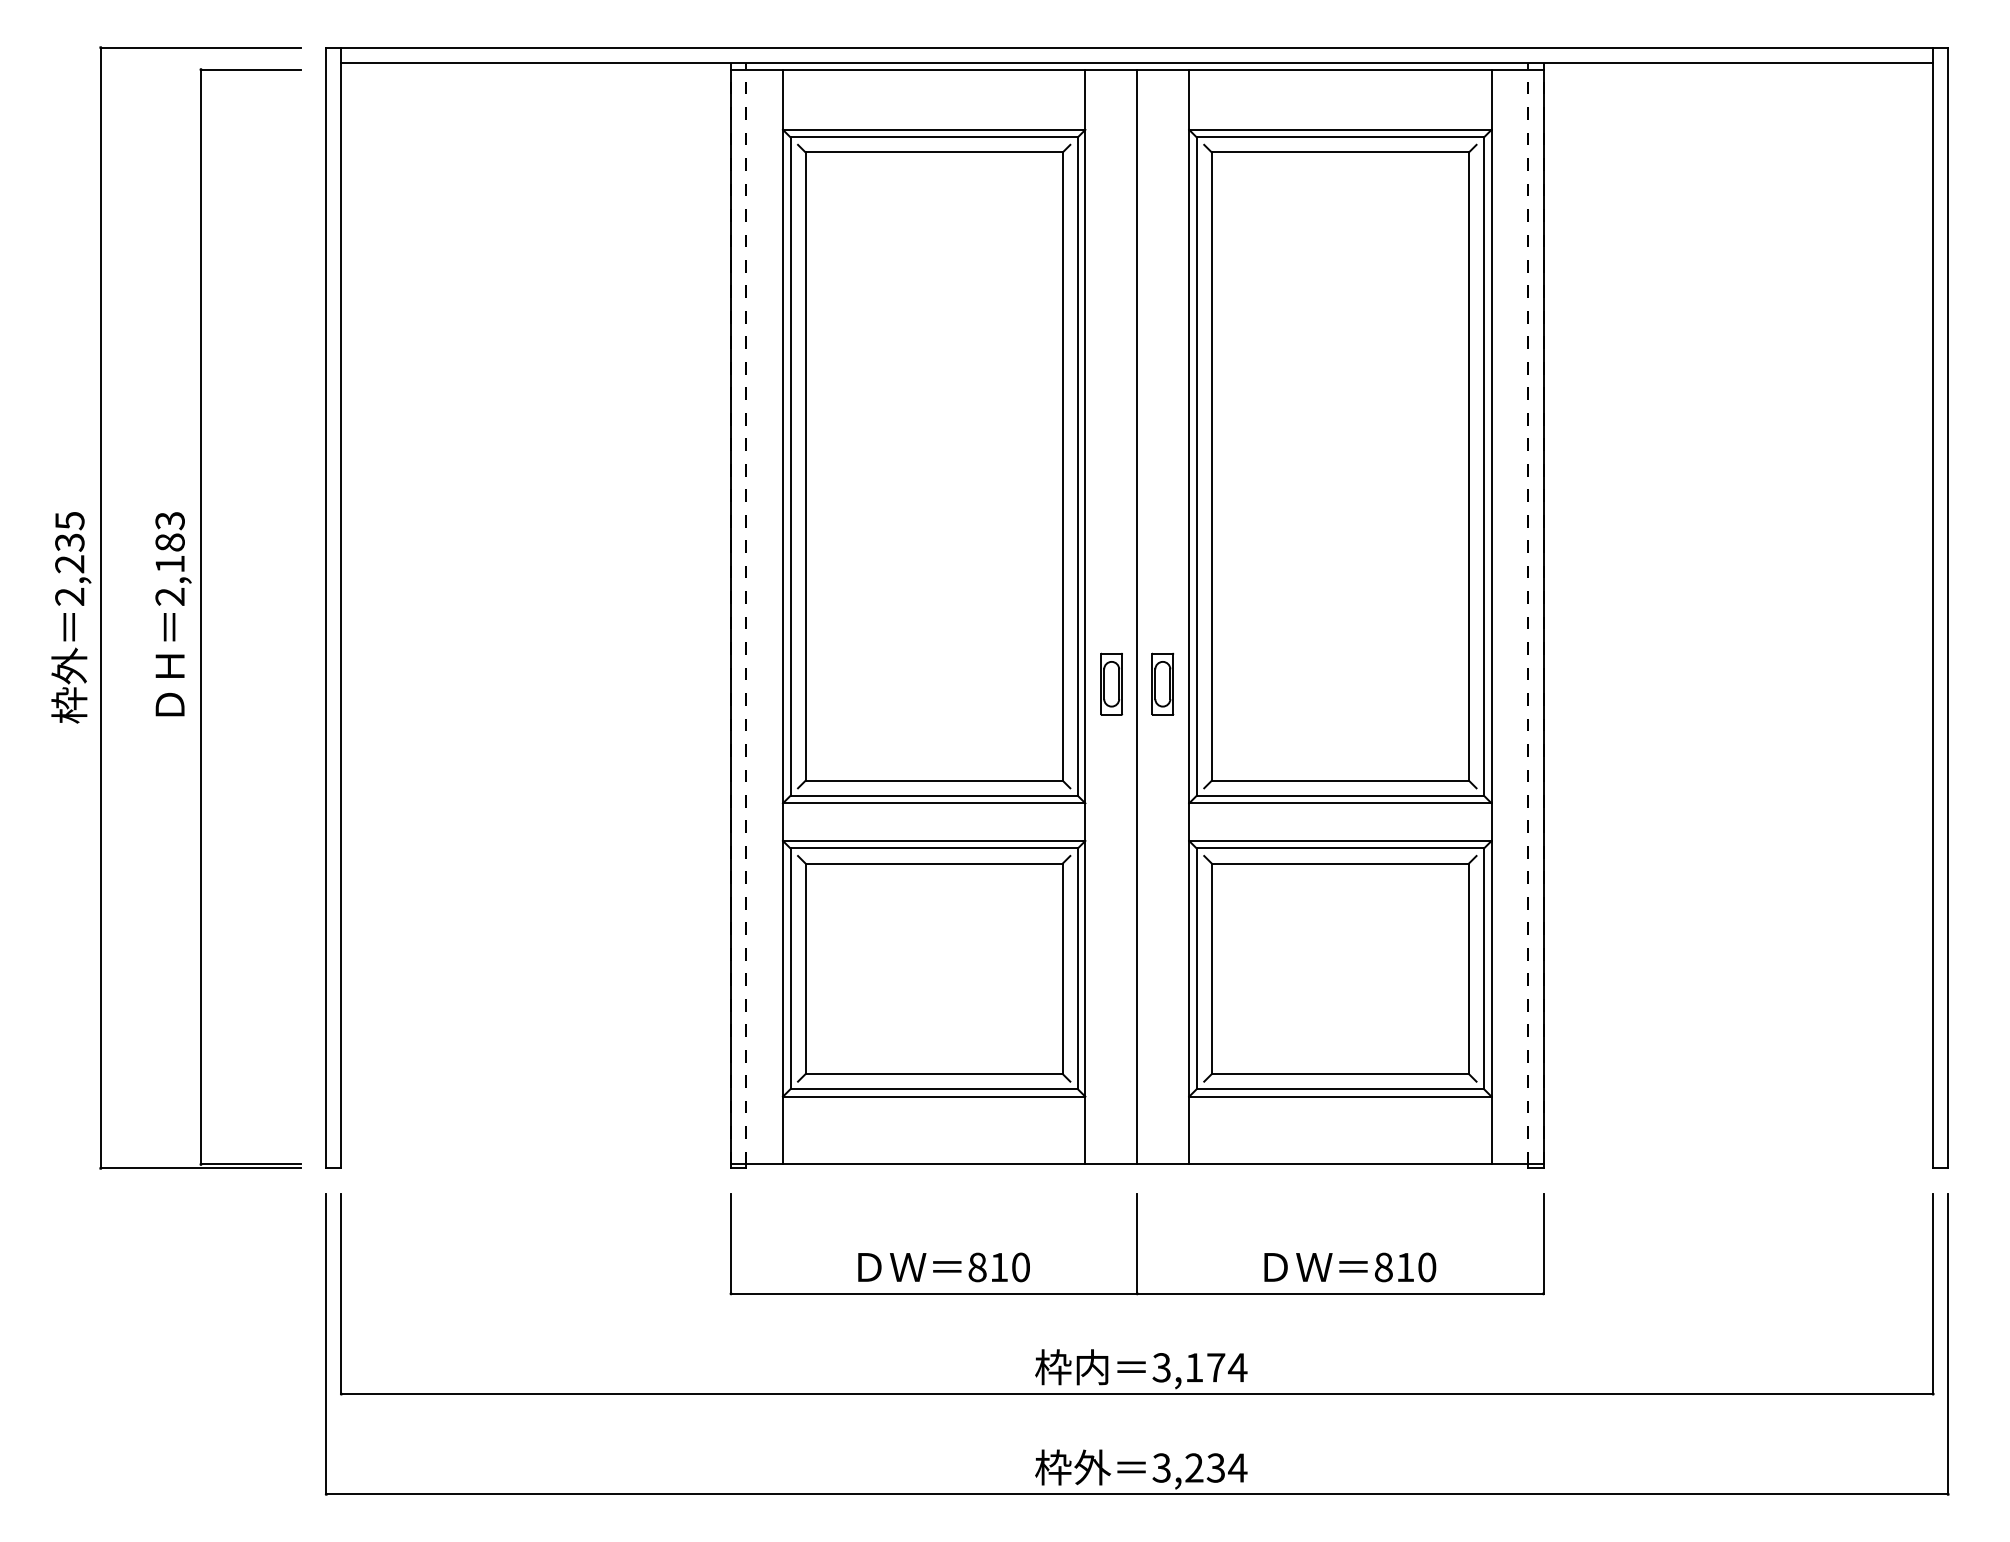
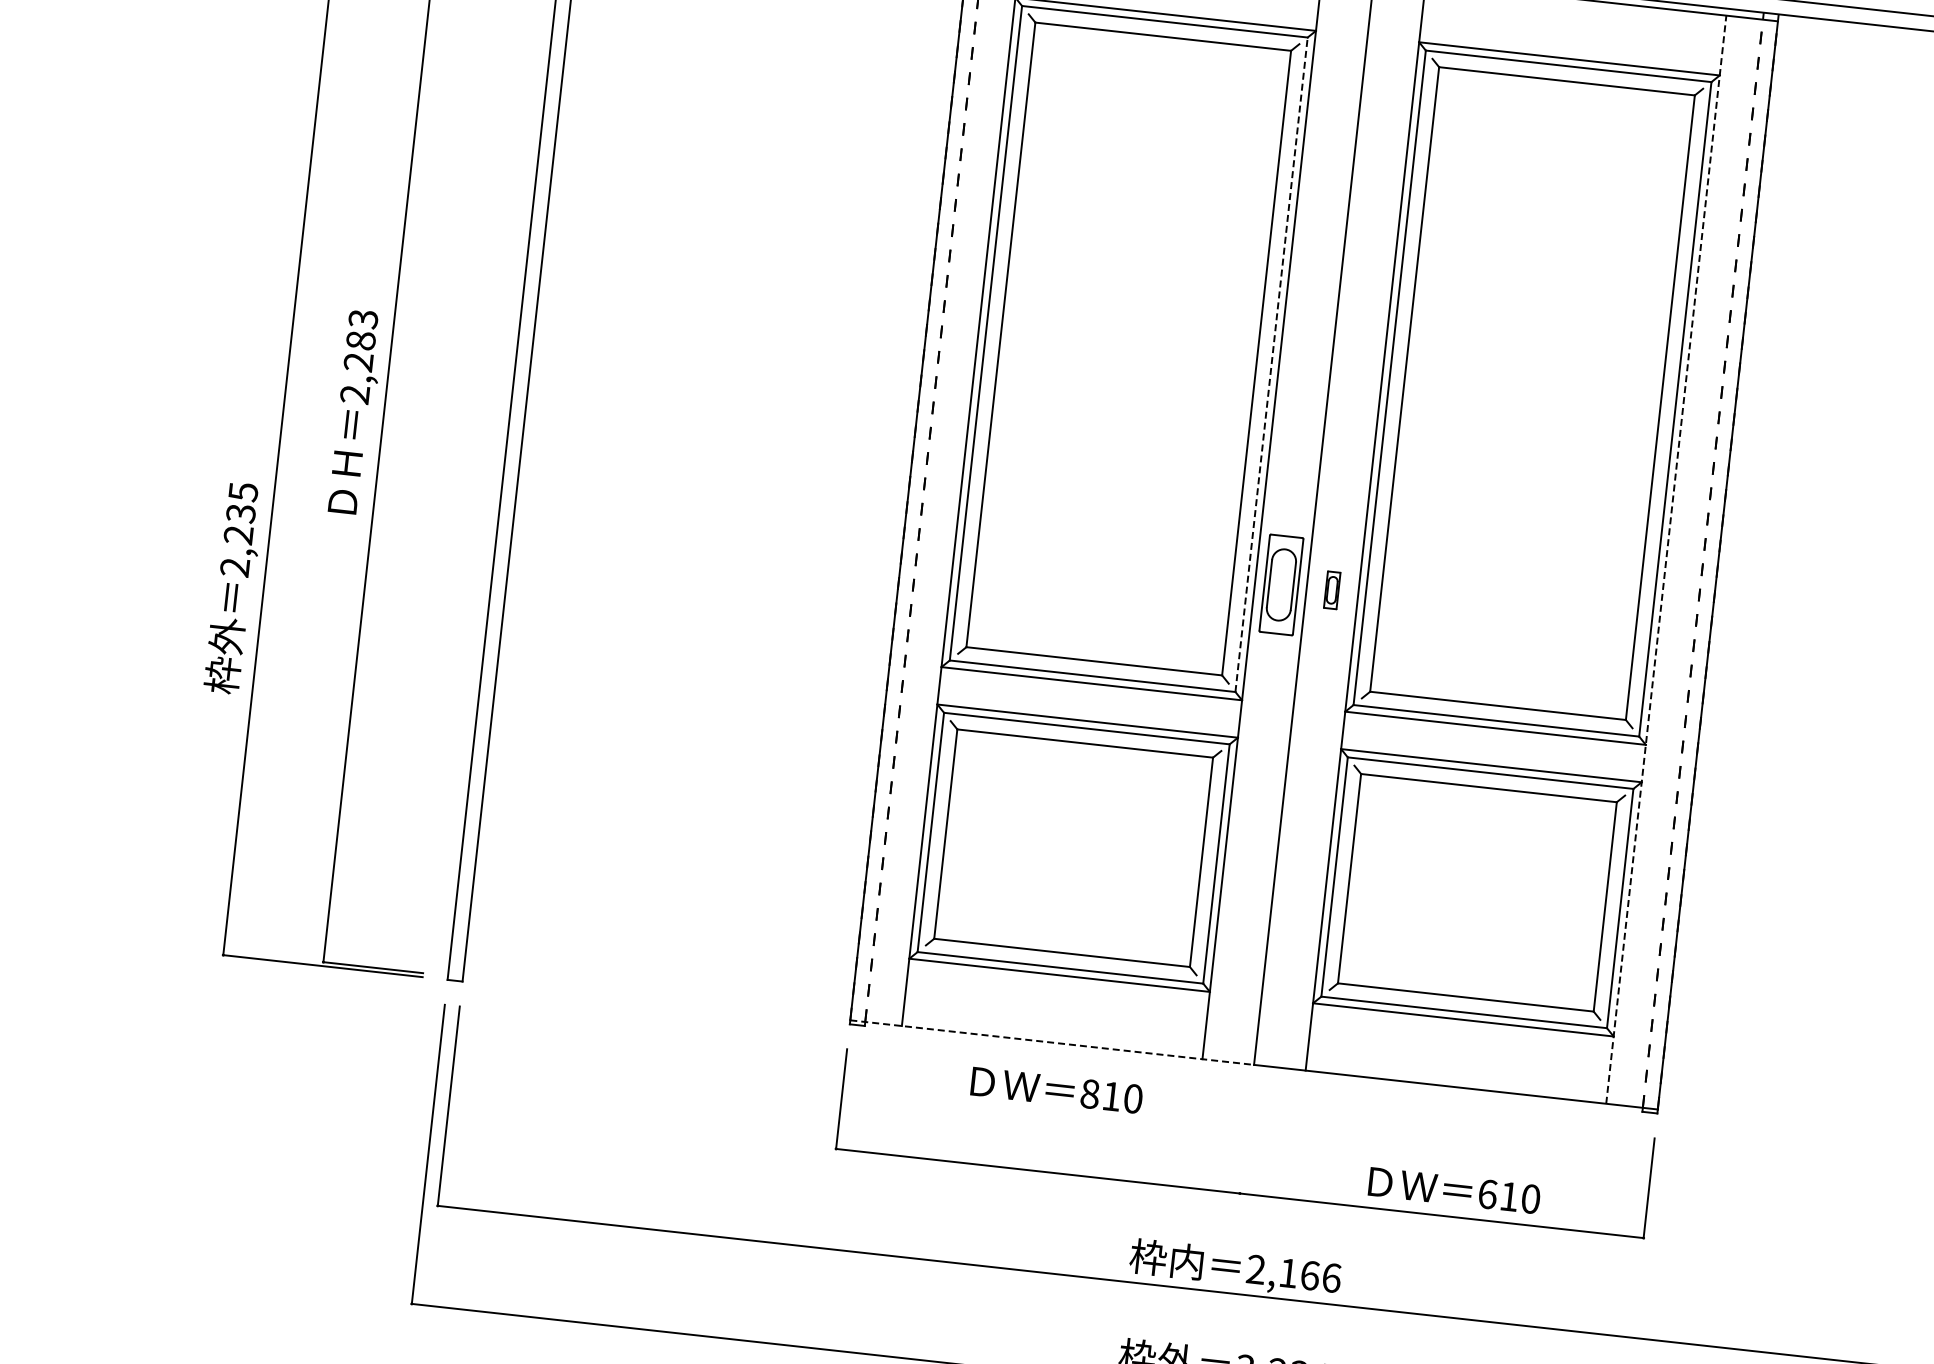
line: (1077, 466) -> (1271, 364), solid -> dashed
text: (169, 564) -> (357, 362), 2,183 -> 2,283
line: (1491, 616) -> (1666, 559), solid -> dashed
text: (71, 617) -> (234, 588), moved
part: (1111, 683) -> (1281, 584), size x1.6
part: (1162, 683) -> (1331, 589), size x0.6
line: (934, 1164) -> (1052, 1042), solid -> dashed
line: (1137, 1243) -> (1245, 1143), removed
text: (943, 1267) -> (1056, 1090), moved
text: (1383, 1267) -> (1487, 1194), 810 -> 610
text: (1199, 1367) -> (1293, 1273), 3,174 -> 2,166

